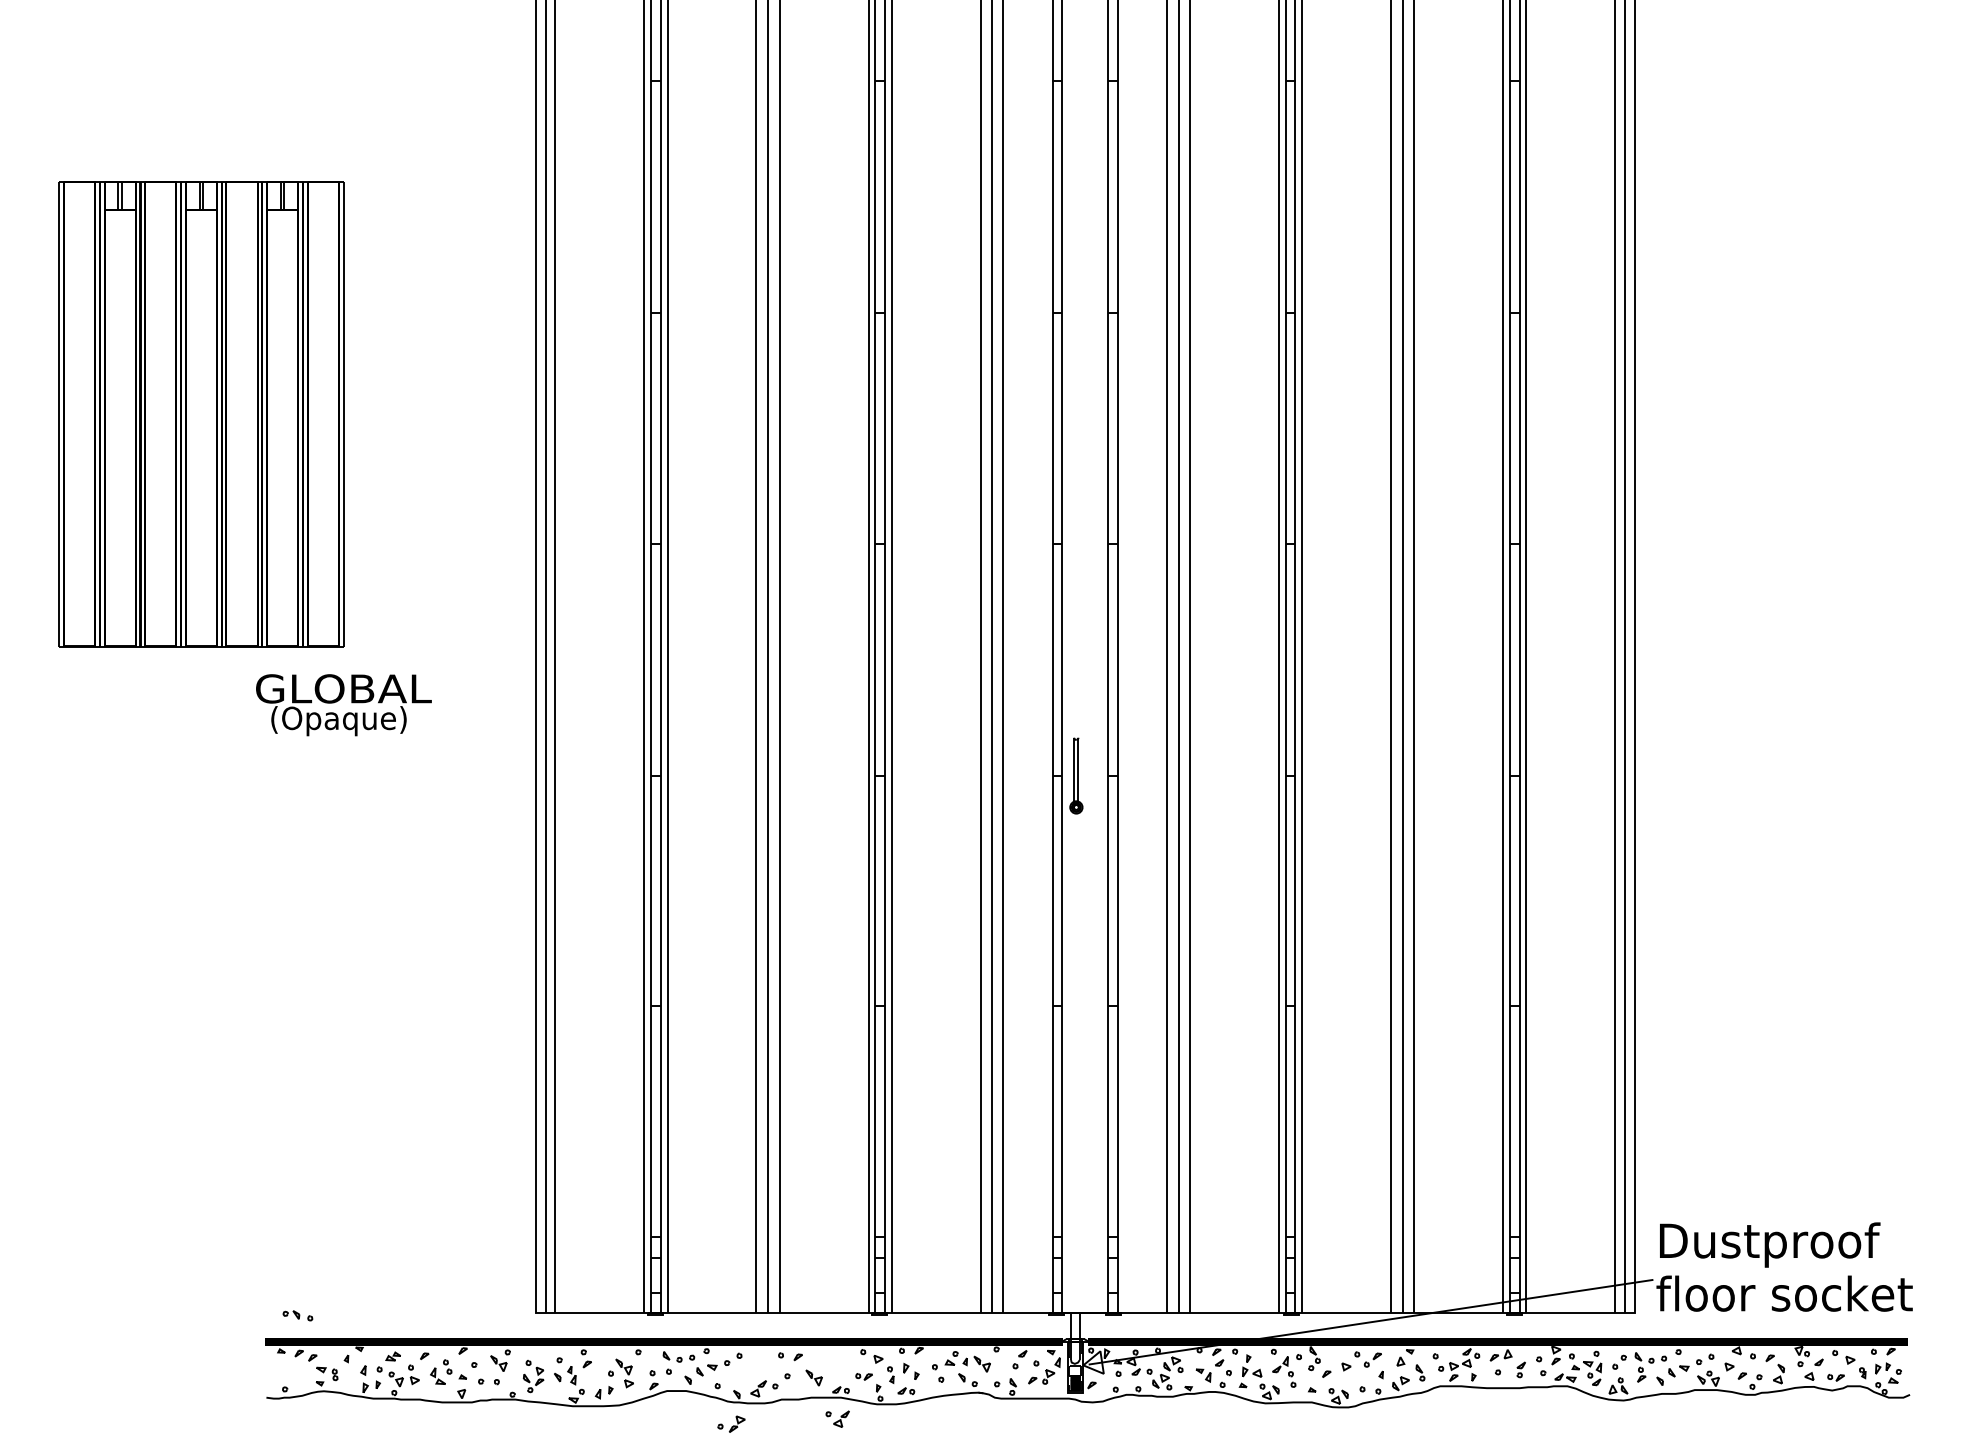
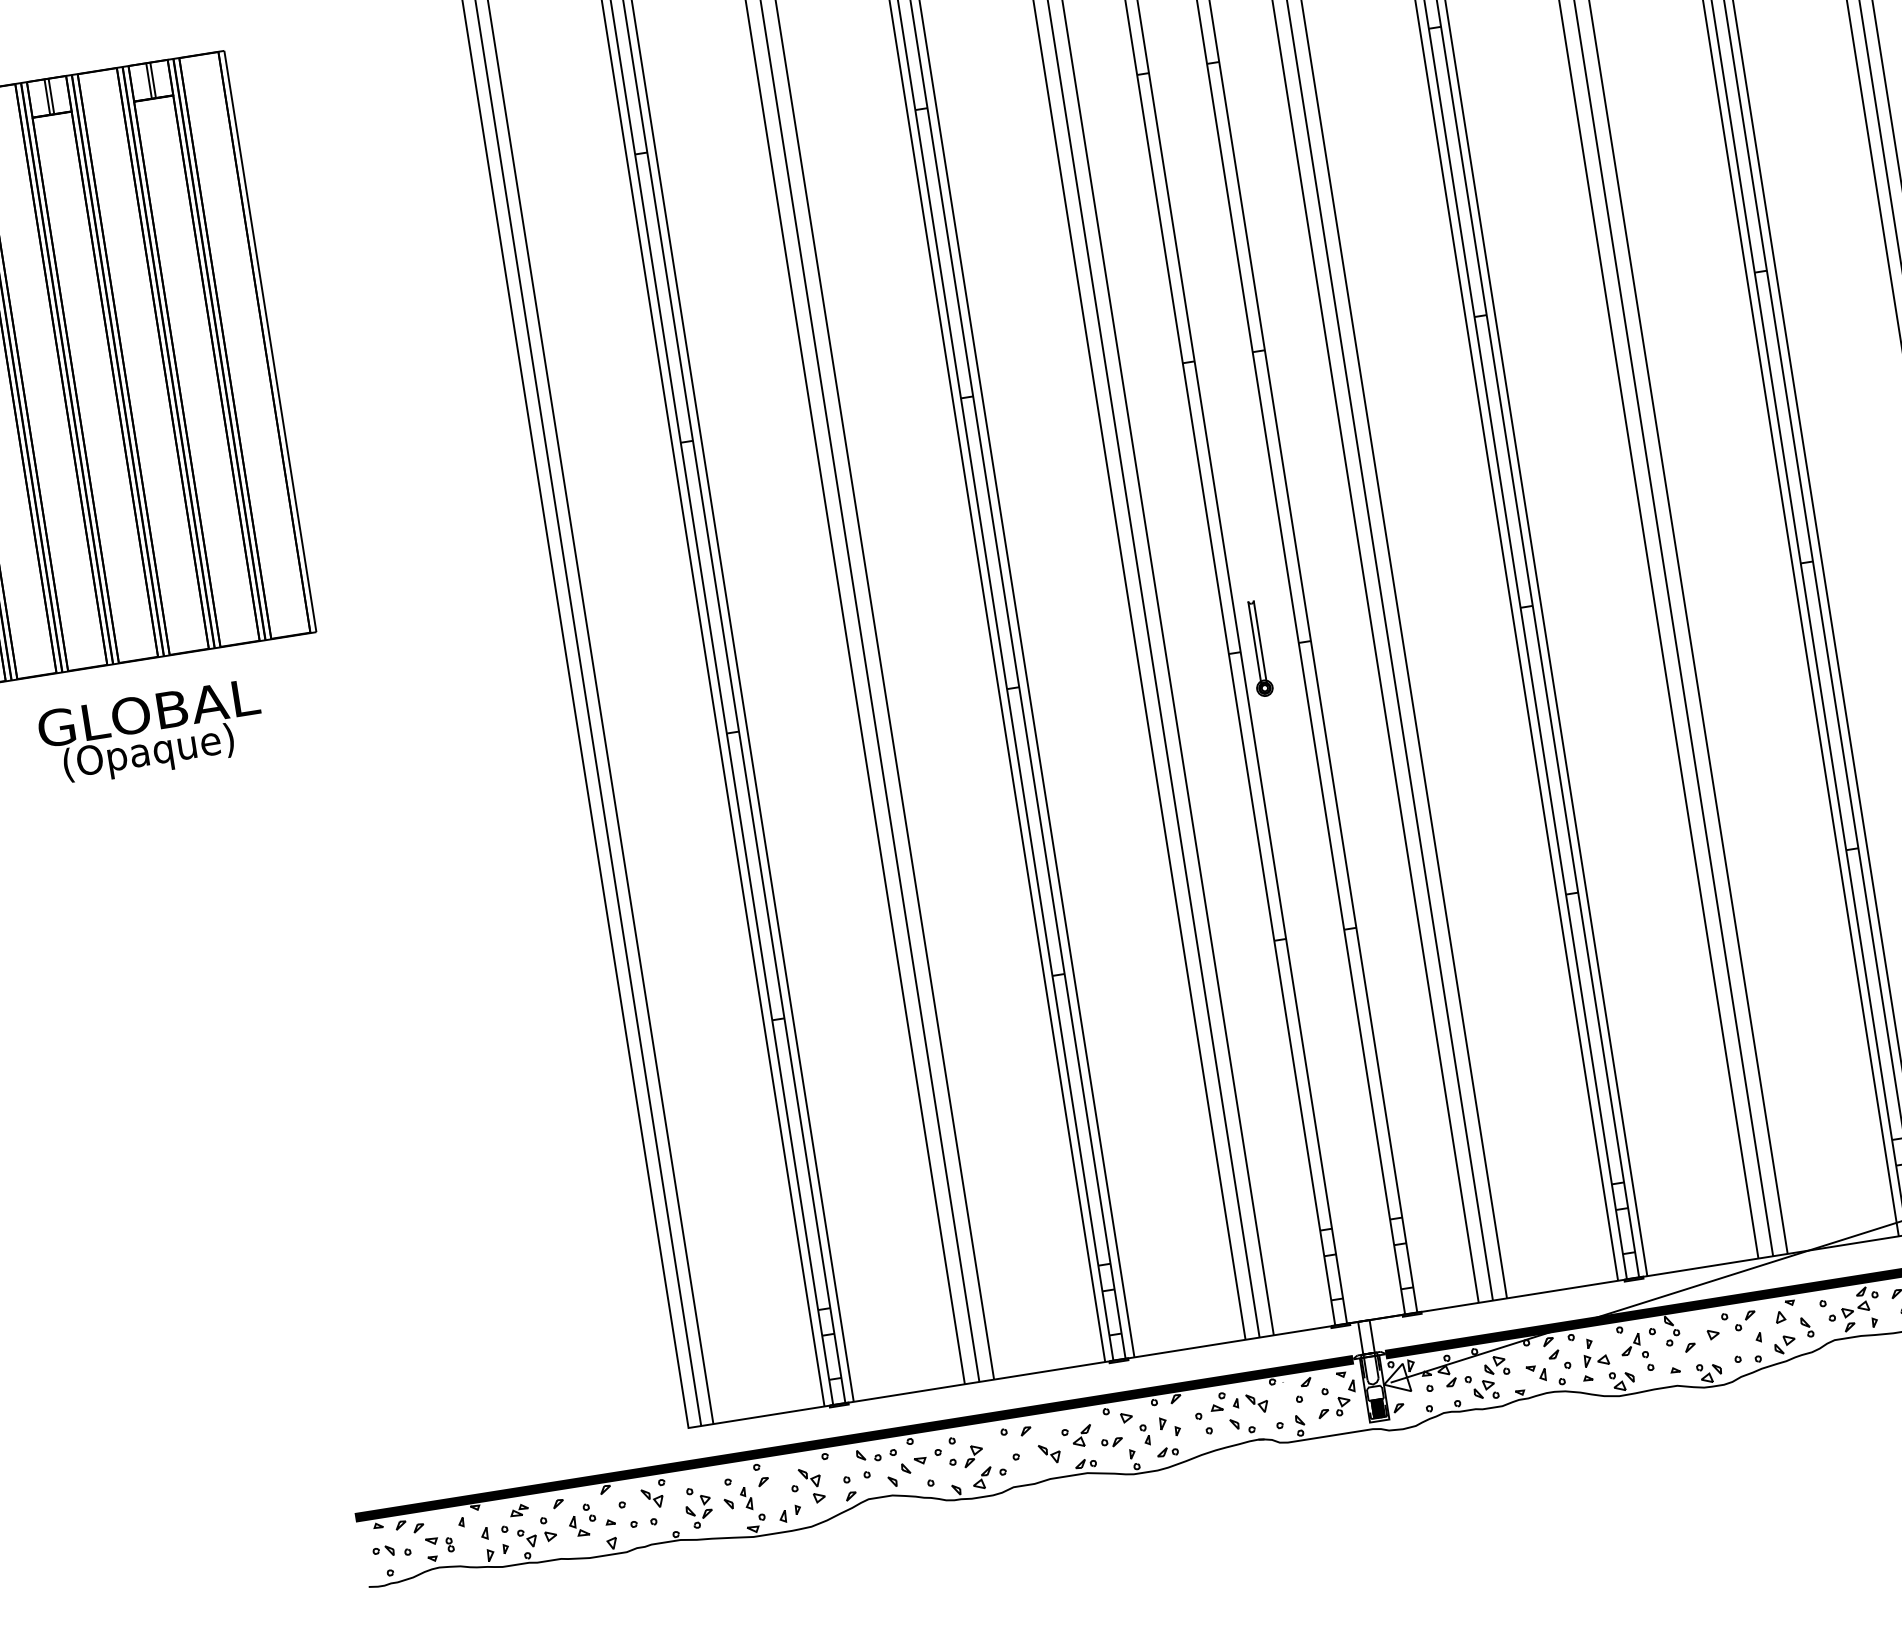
text: (343, 705) -> (151, 733), moved
part: (297, 1315) -> (391, 1551), moved
part: (837, 1418) -> (1077, 1436), moved
part: (731, 1423) -> (966, 1456), moved

